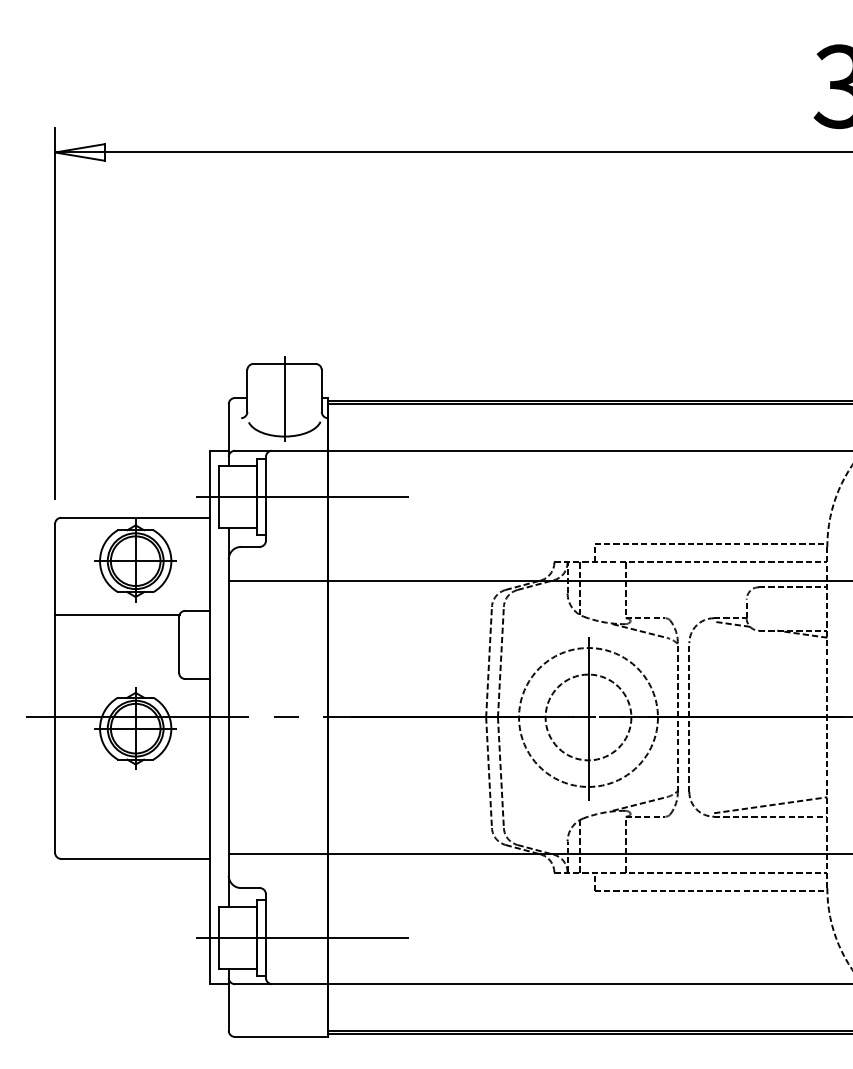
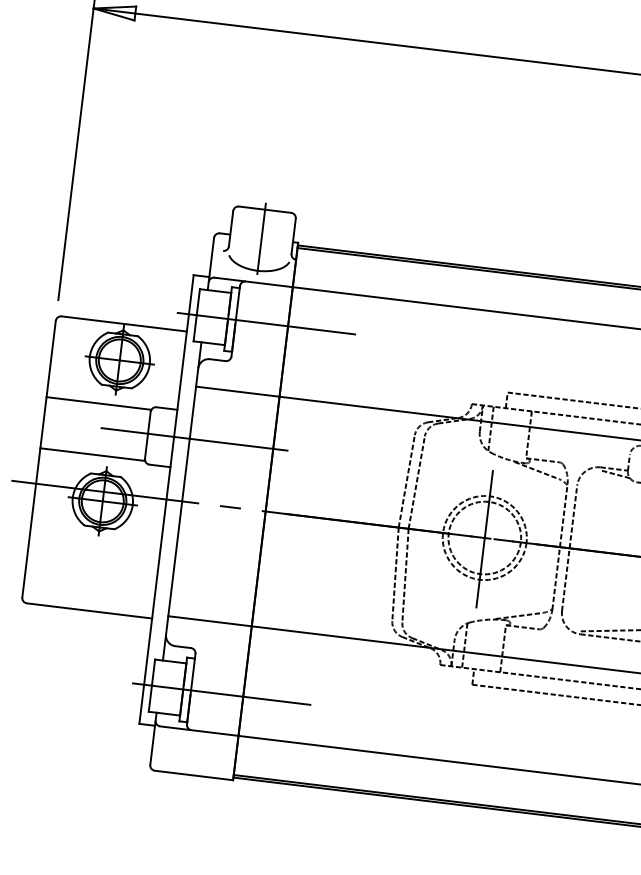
line: (241, 643) -> (200, 440), added
line: (117, 675) -> (92, 454), added
circle: (588, 717) -> (484, 538), size x0.71

